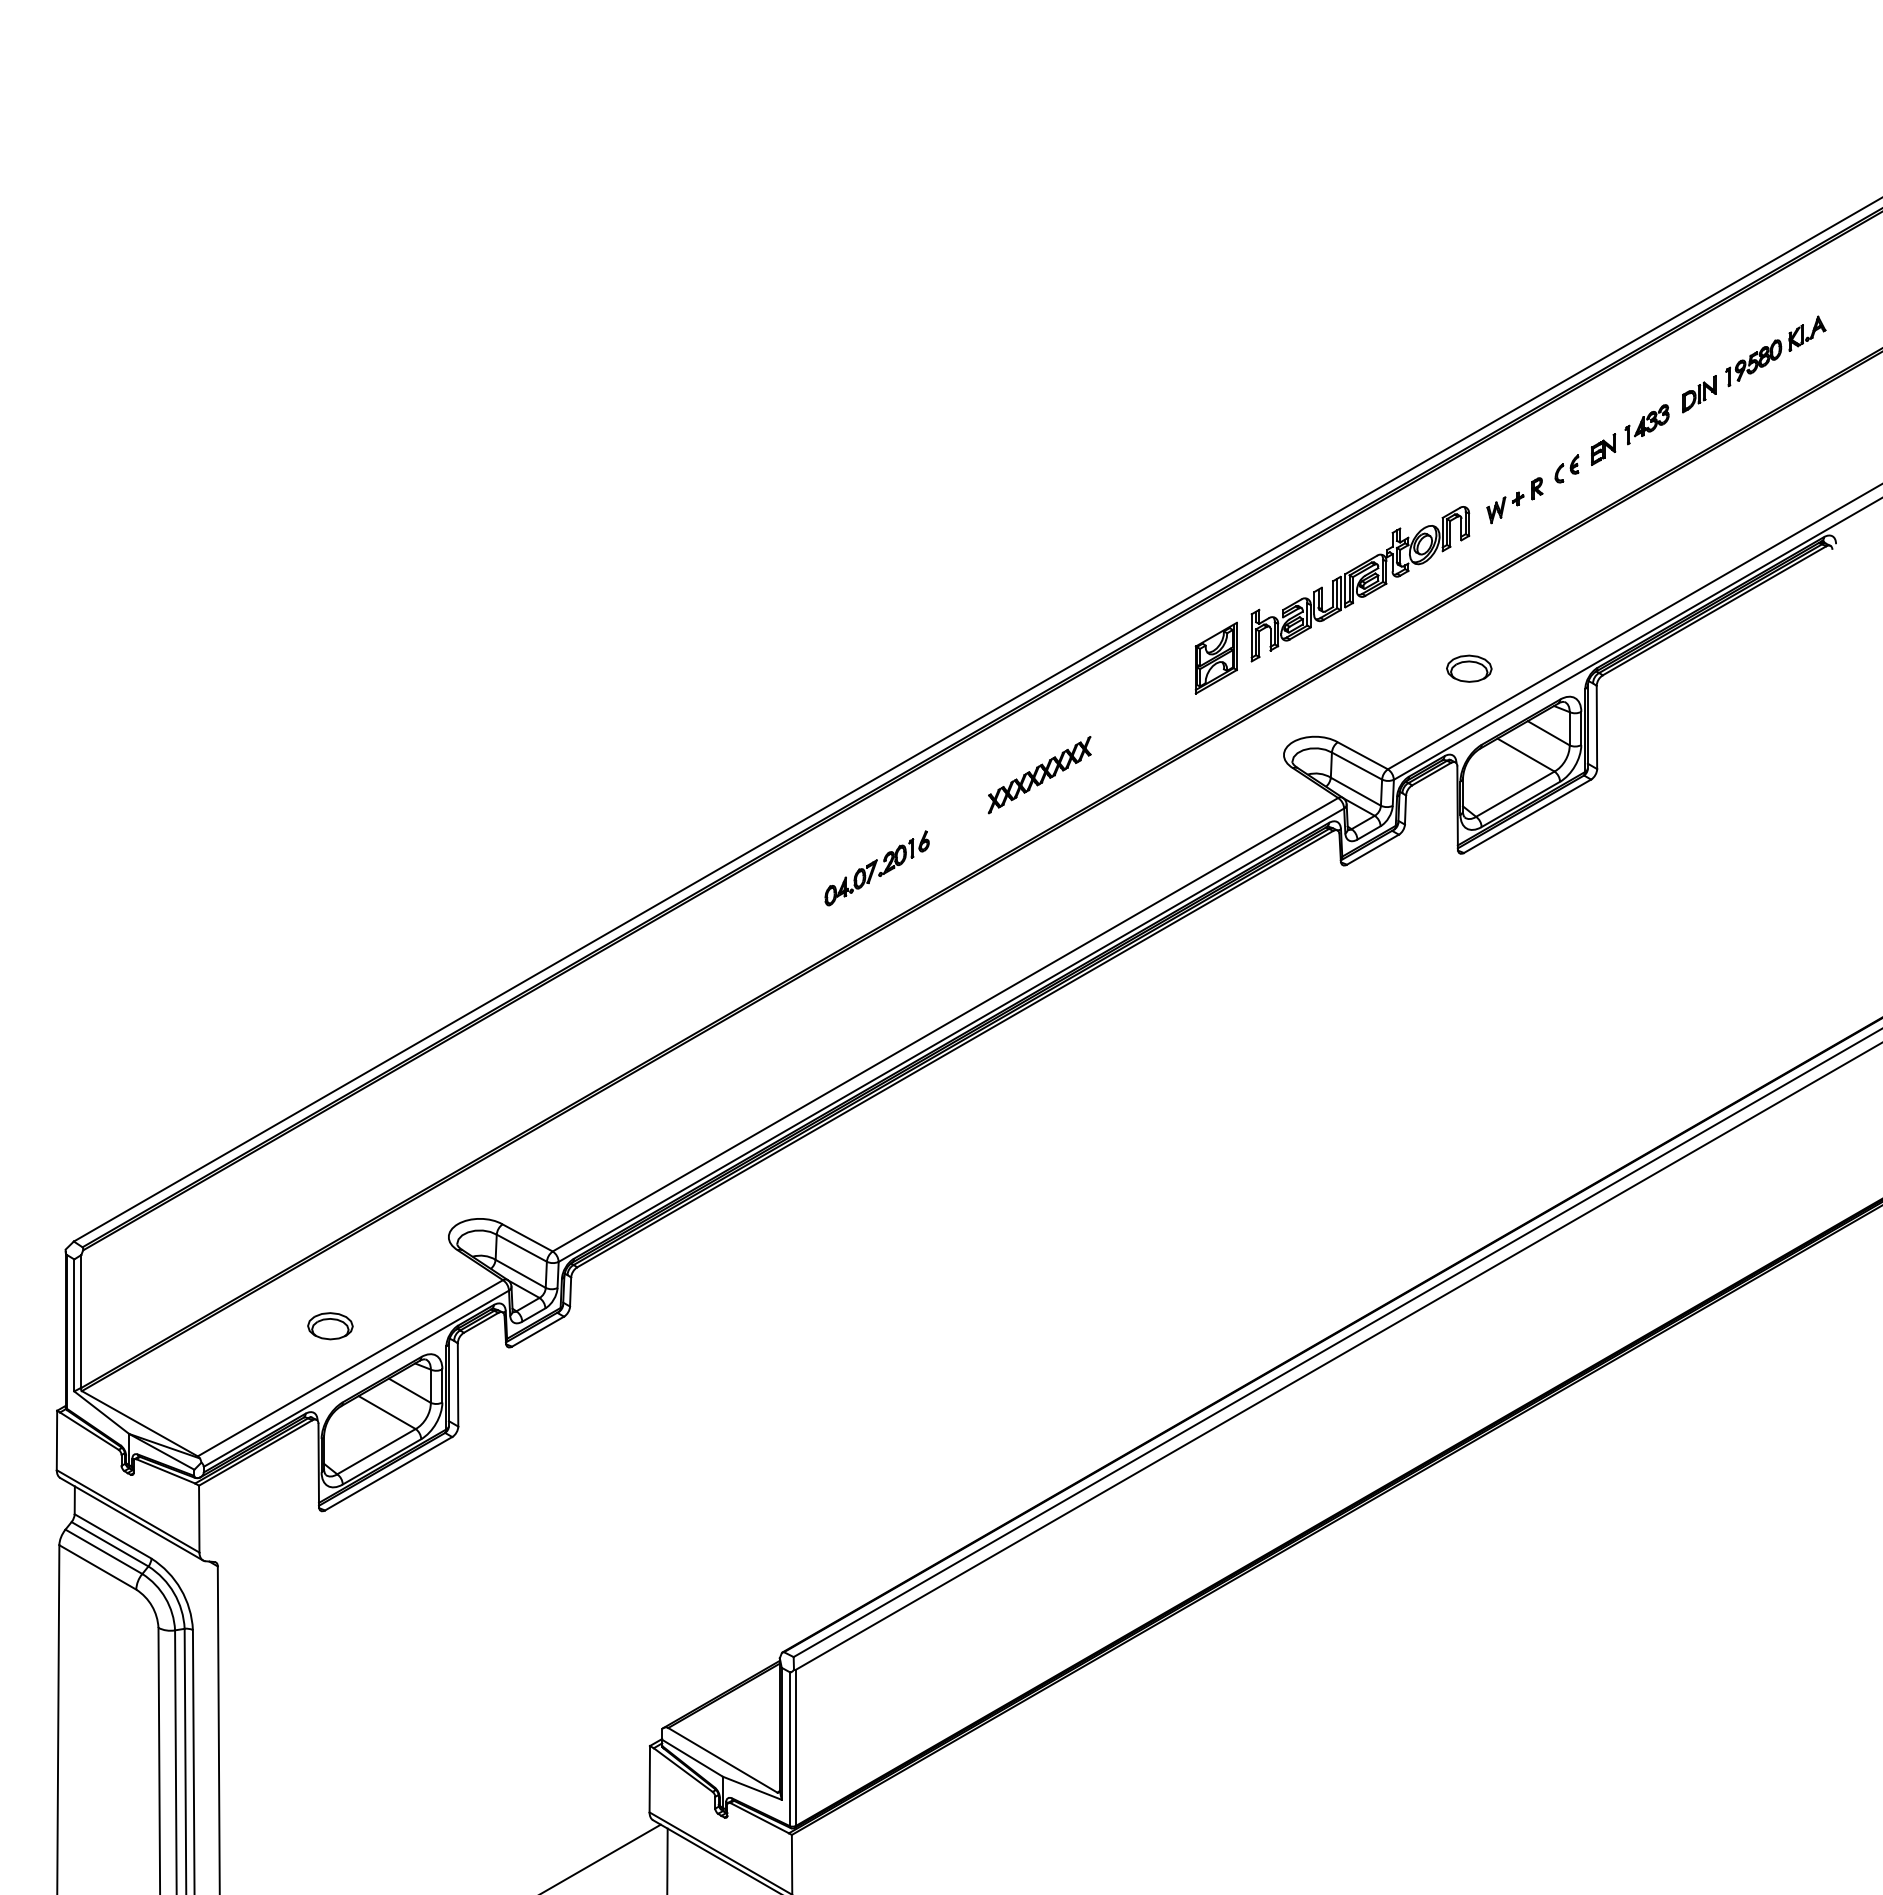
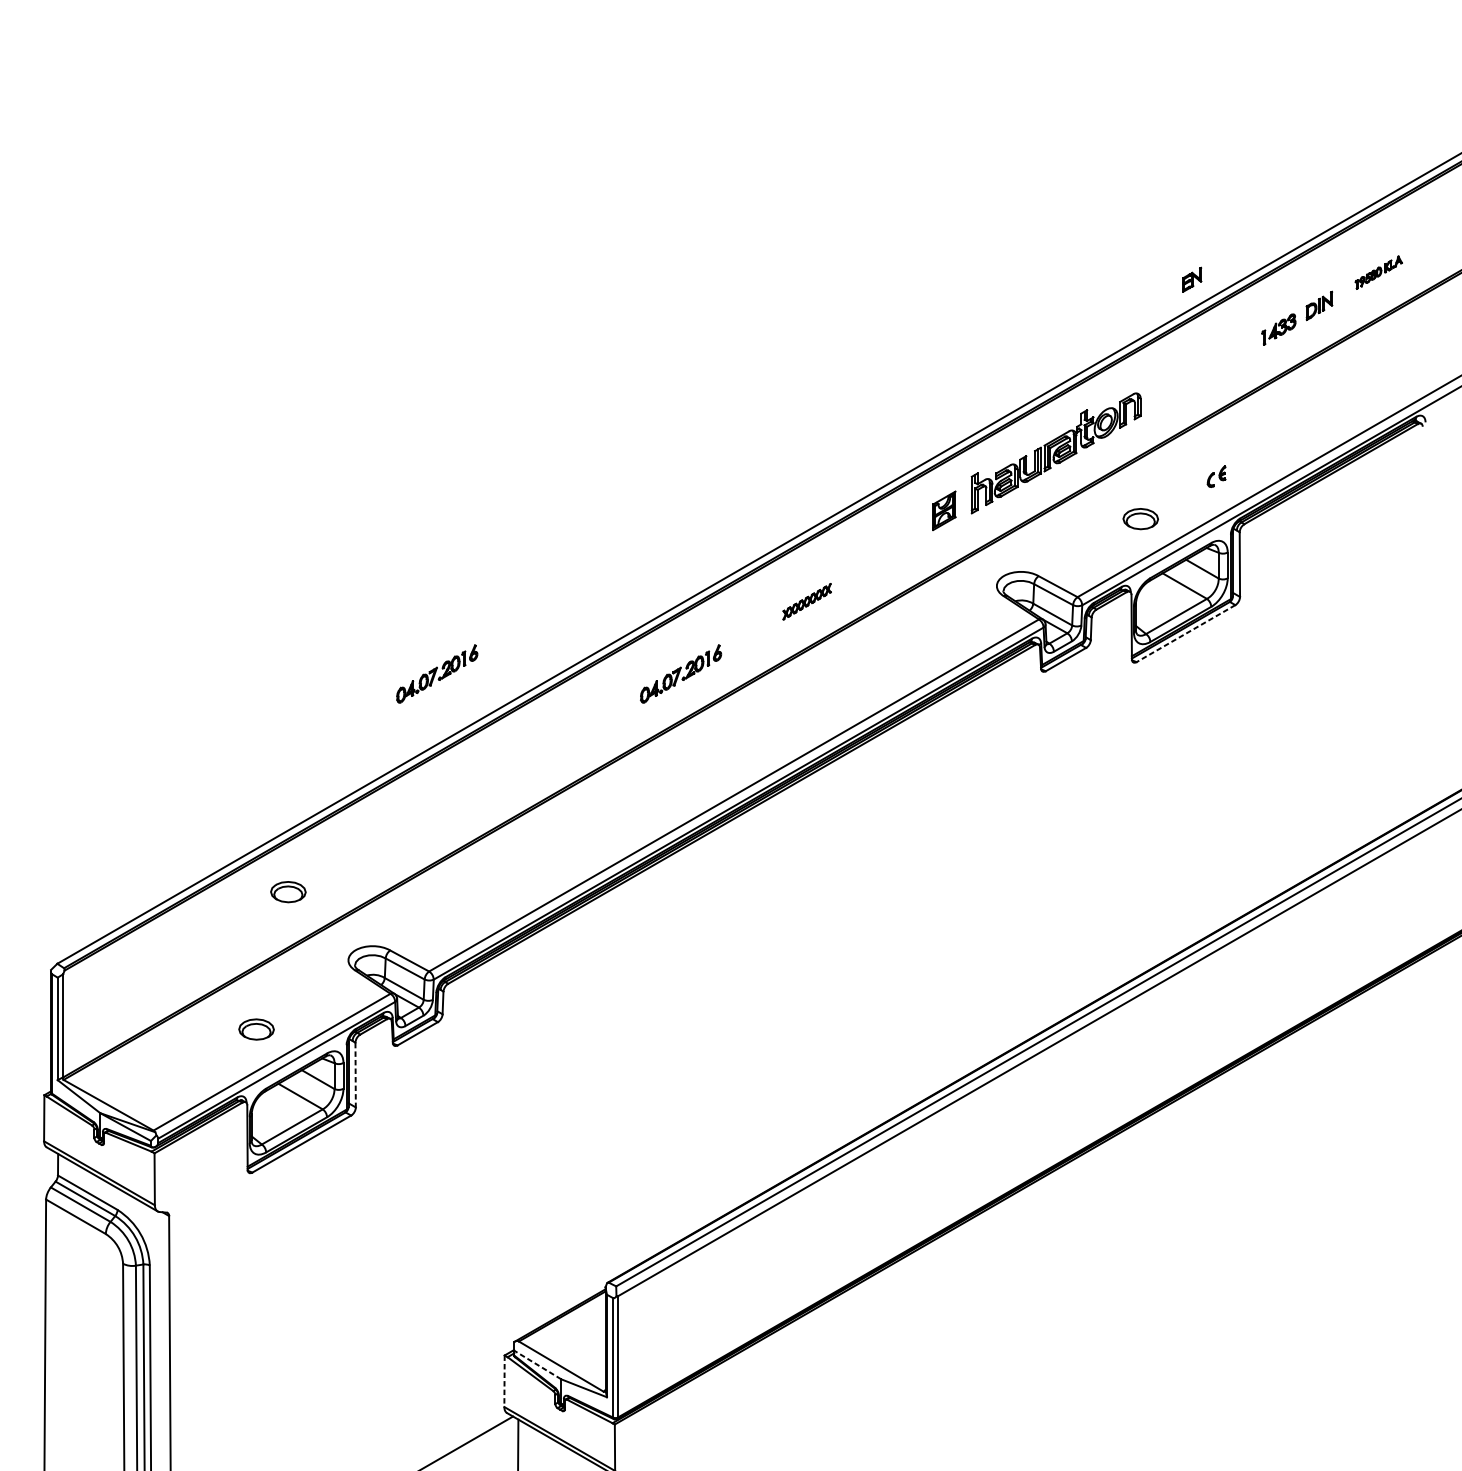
part: (1775, 351) -> (1378, 272), size x0.6
part: (1603, 449) -> (1192, 279), moved
part: (1566, 468) -> (1216, 476), moved
part: (1514, 500) -> (1175, 388), removed
part: (1215, 657) -> (943, 510), size x0.7
part: (1039, 775) -> (807, 601), size x0.6
line: (1527, 816) -> (1185, 633), solid -> dashed
part: (562, 868) -> (436, 674), added
part: (371, 1149) -> (288, 892), added
line: (458, 1384) -> (355, 1074), solid -> dashed
line: (692, 1758) -> (537, 1365), solid -> dashed
line: (649, 1779) -> (504, 1381), solid -> dashed

